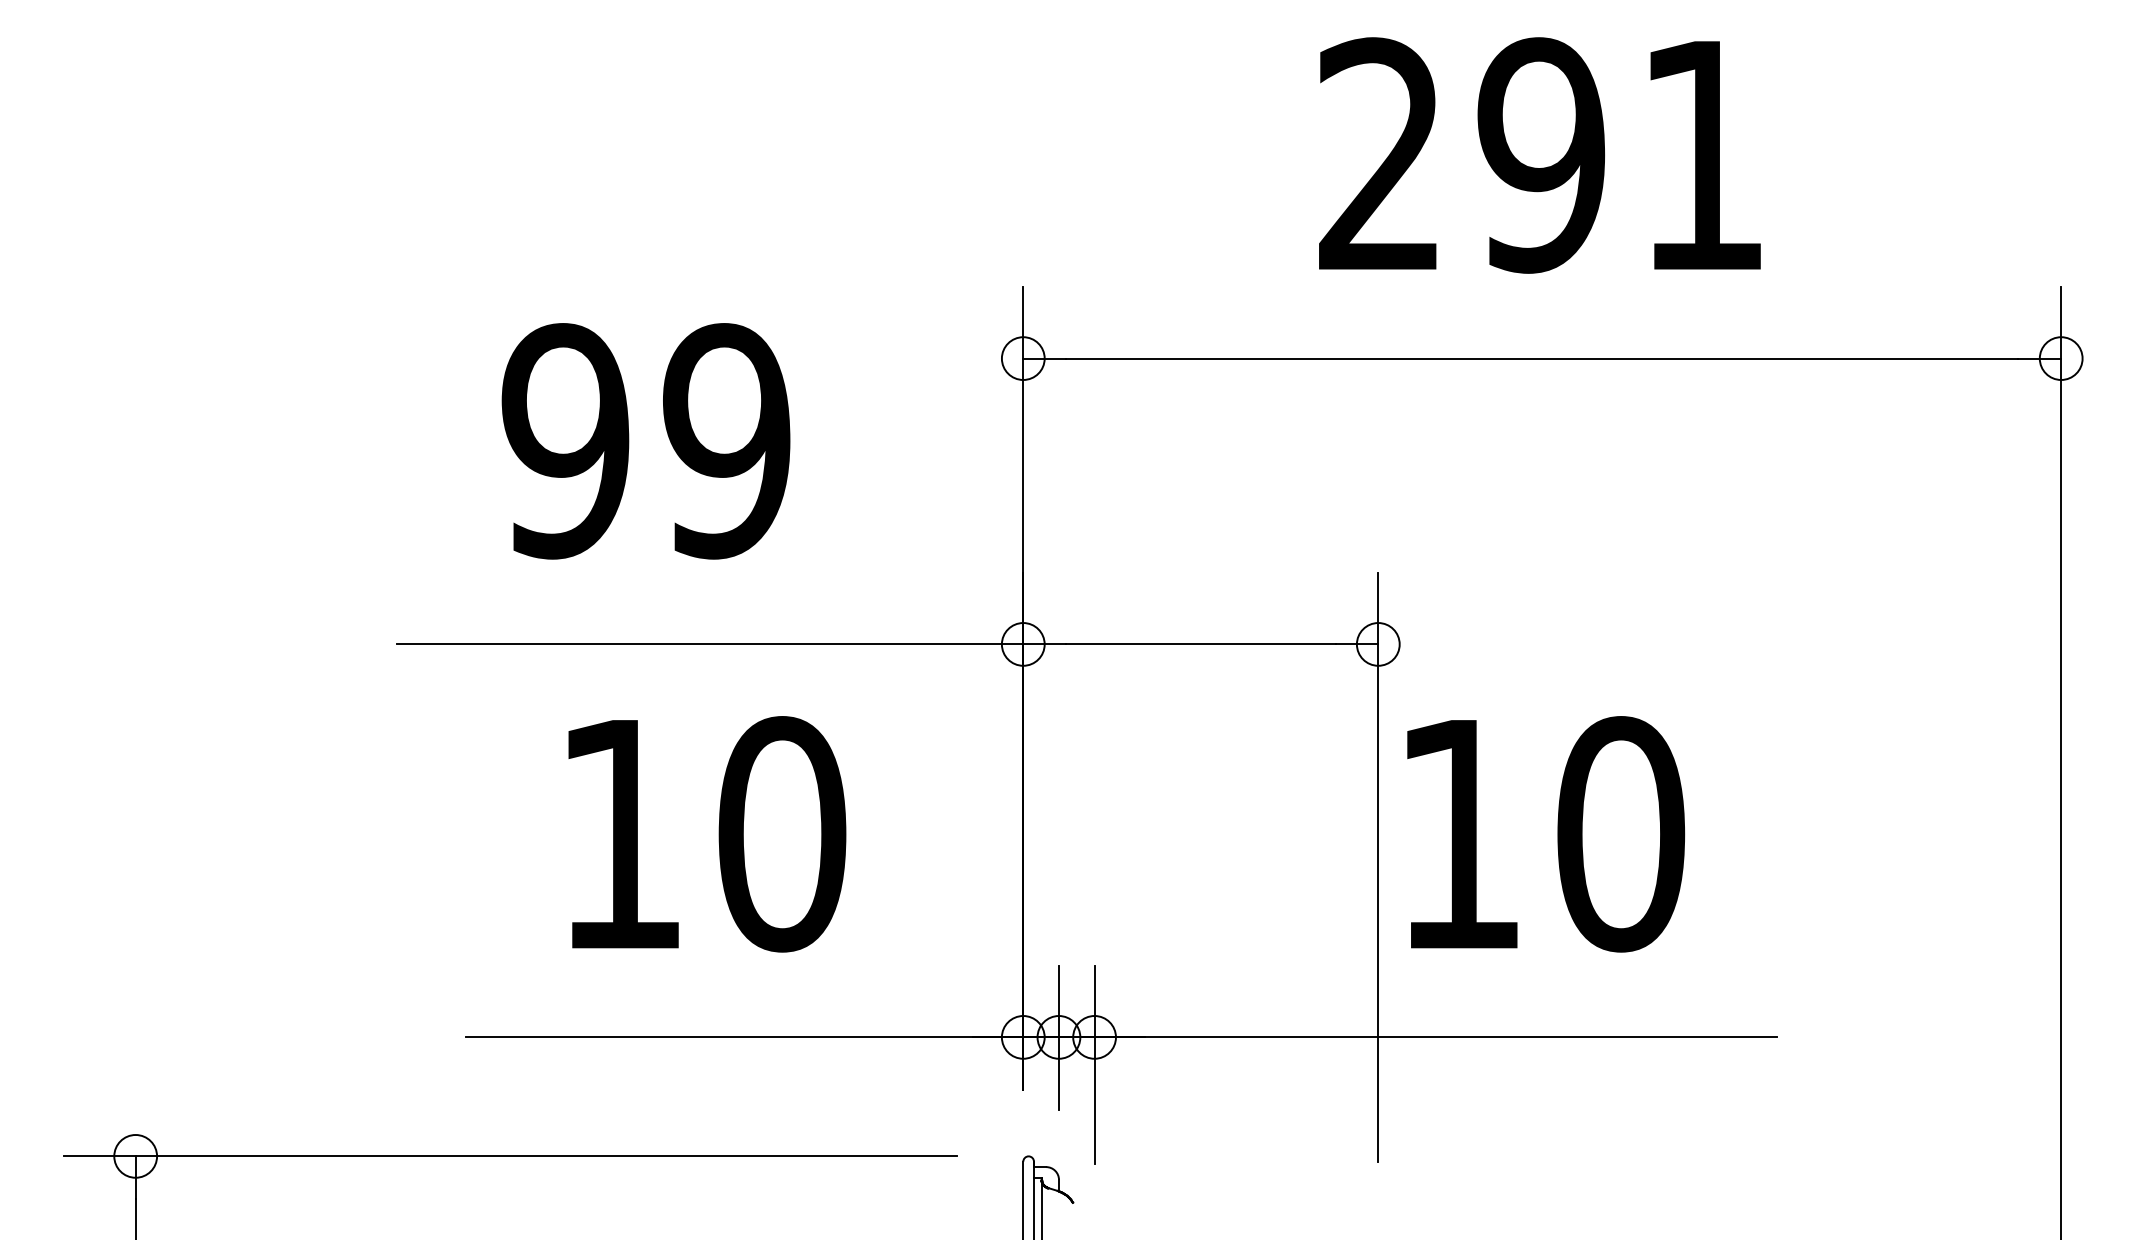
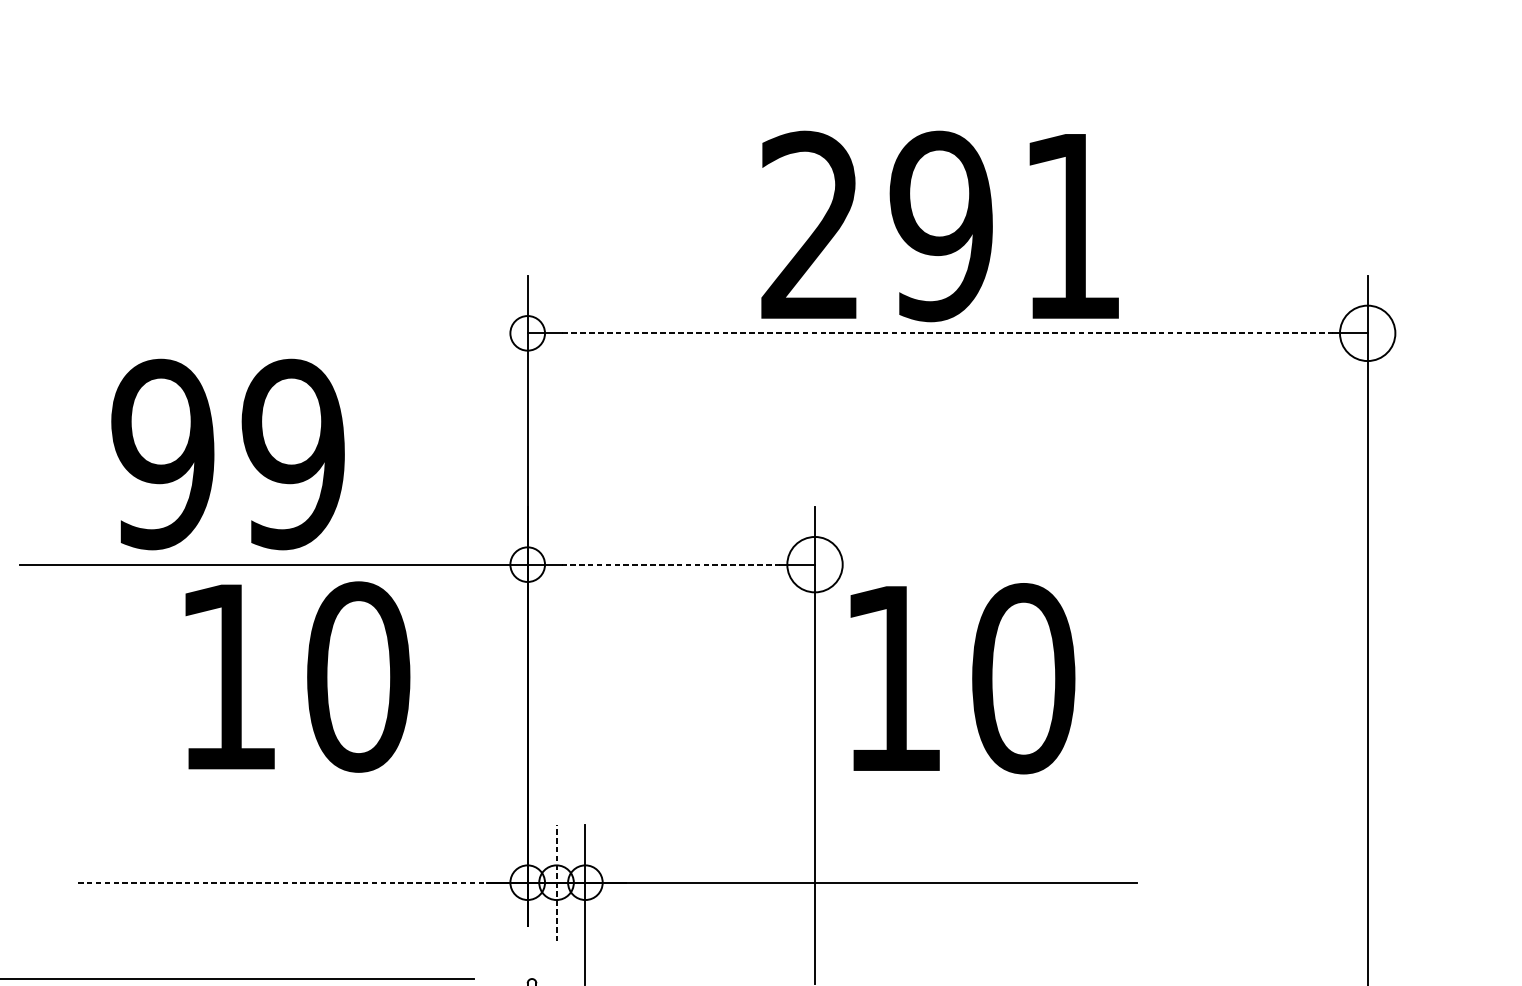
text: (1539, 155) -> (939, 226), moved
line: (1542, 358) -> (947, 333), solid -> dashed
circle: (2060, 358) -> (1367, 333), size x1.6
text: (645, 441) -> (227, 454), moved
line: (1200, 644) -> (671, 564), solid -> dashed
circle: (1377, 644) -> (814, 564), size x1.6
text: (707, 834) -> (298, 677), moved
text: (1546, 834) -> (963, 678), moved
line: (722, 1037) -> (284, 882), solid -> dashed
line: (1058, 1038) -> (556, 883), solid -> dashed

